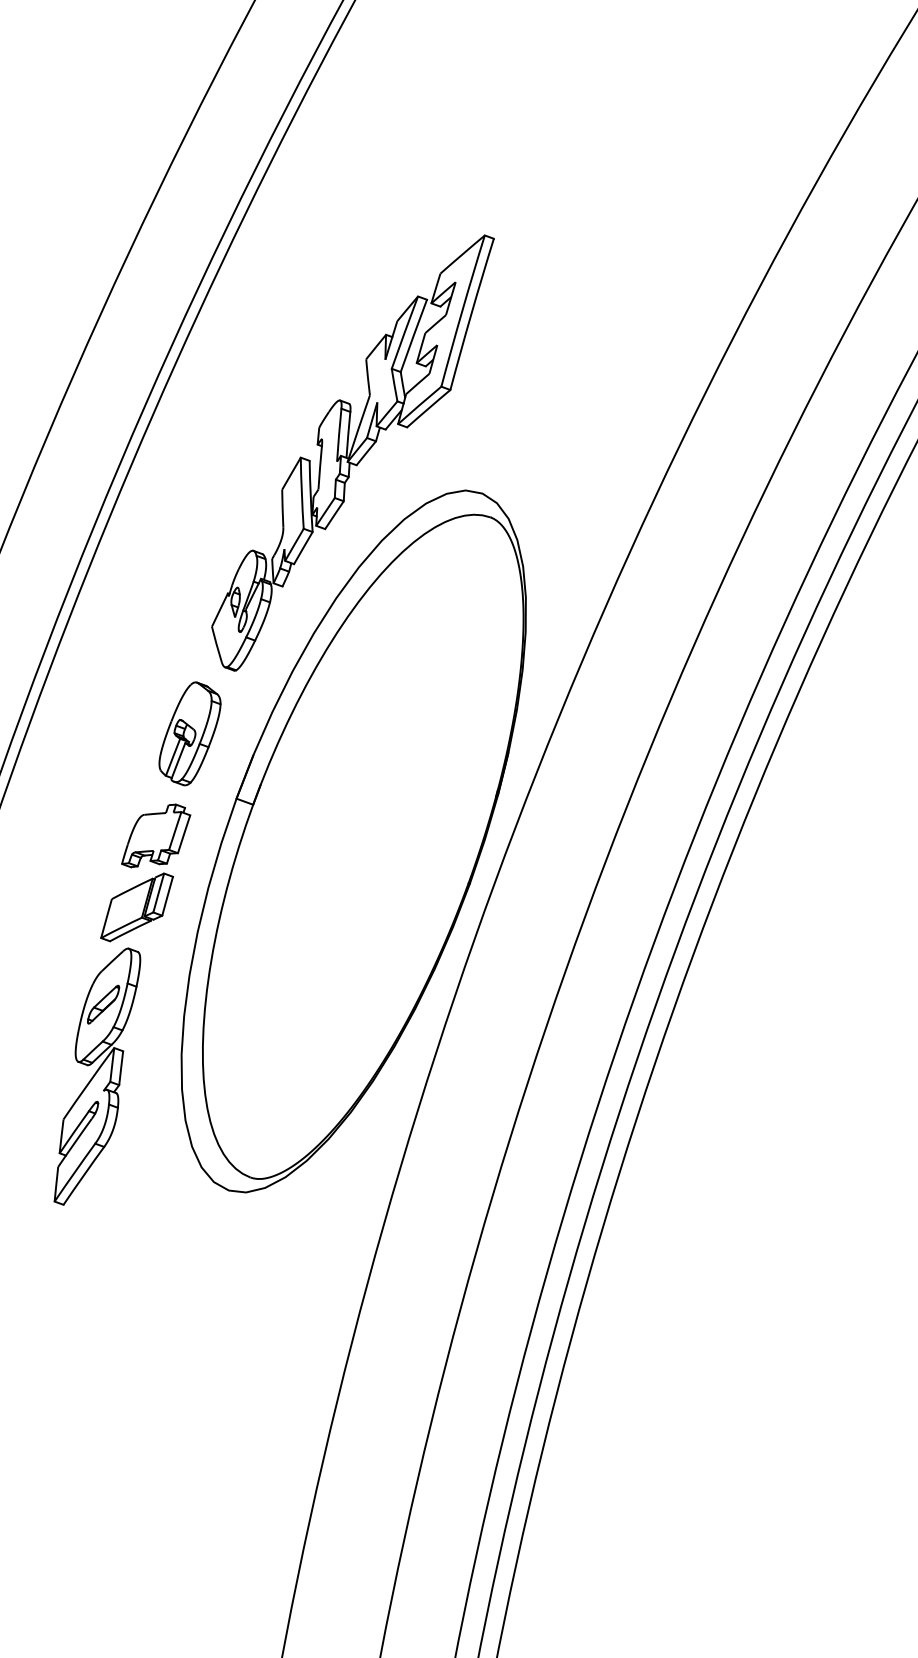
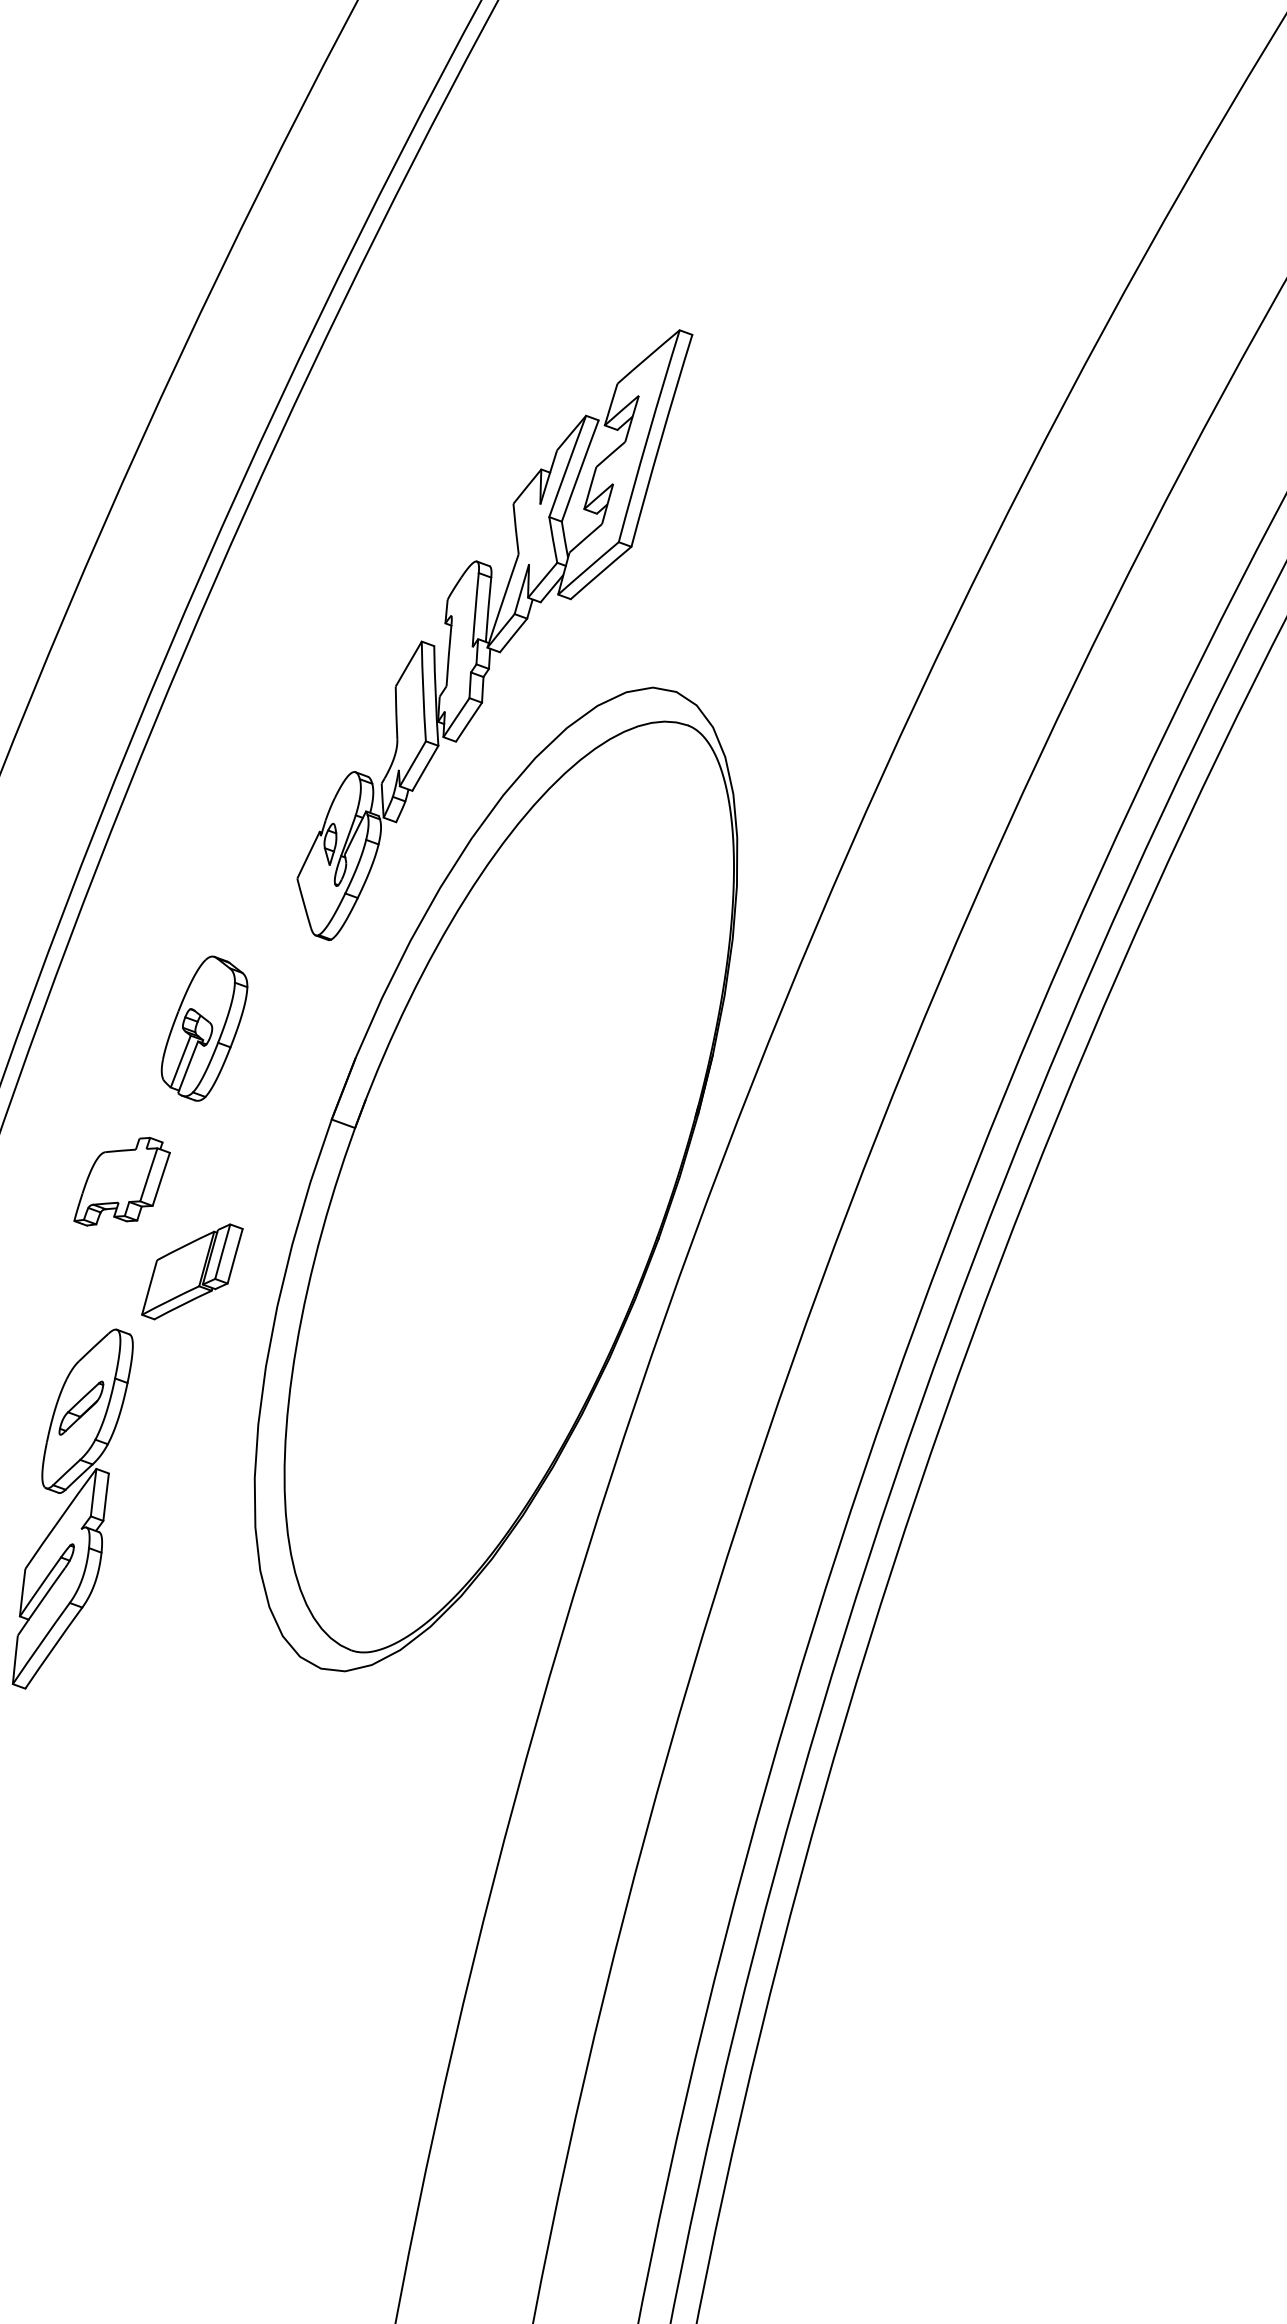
part: (189, 733) -> (204, 1028), moved
part: (155, 835) -> (121, 1181), moved
part: (97, 1076) -> (72, 1508), moved

